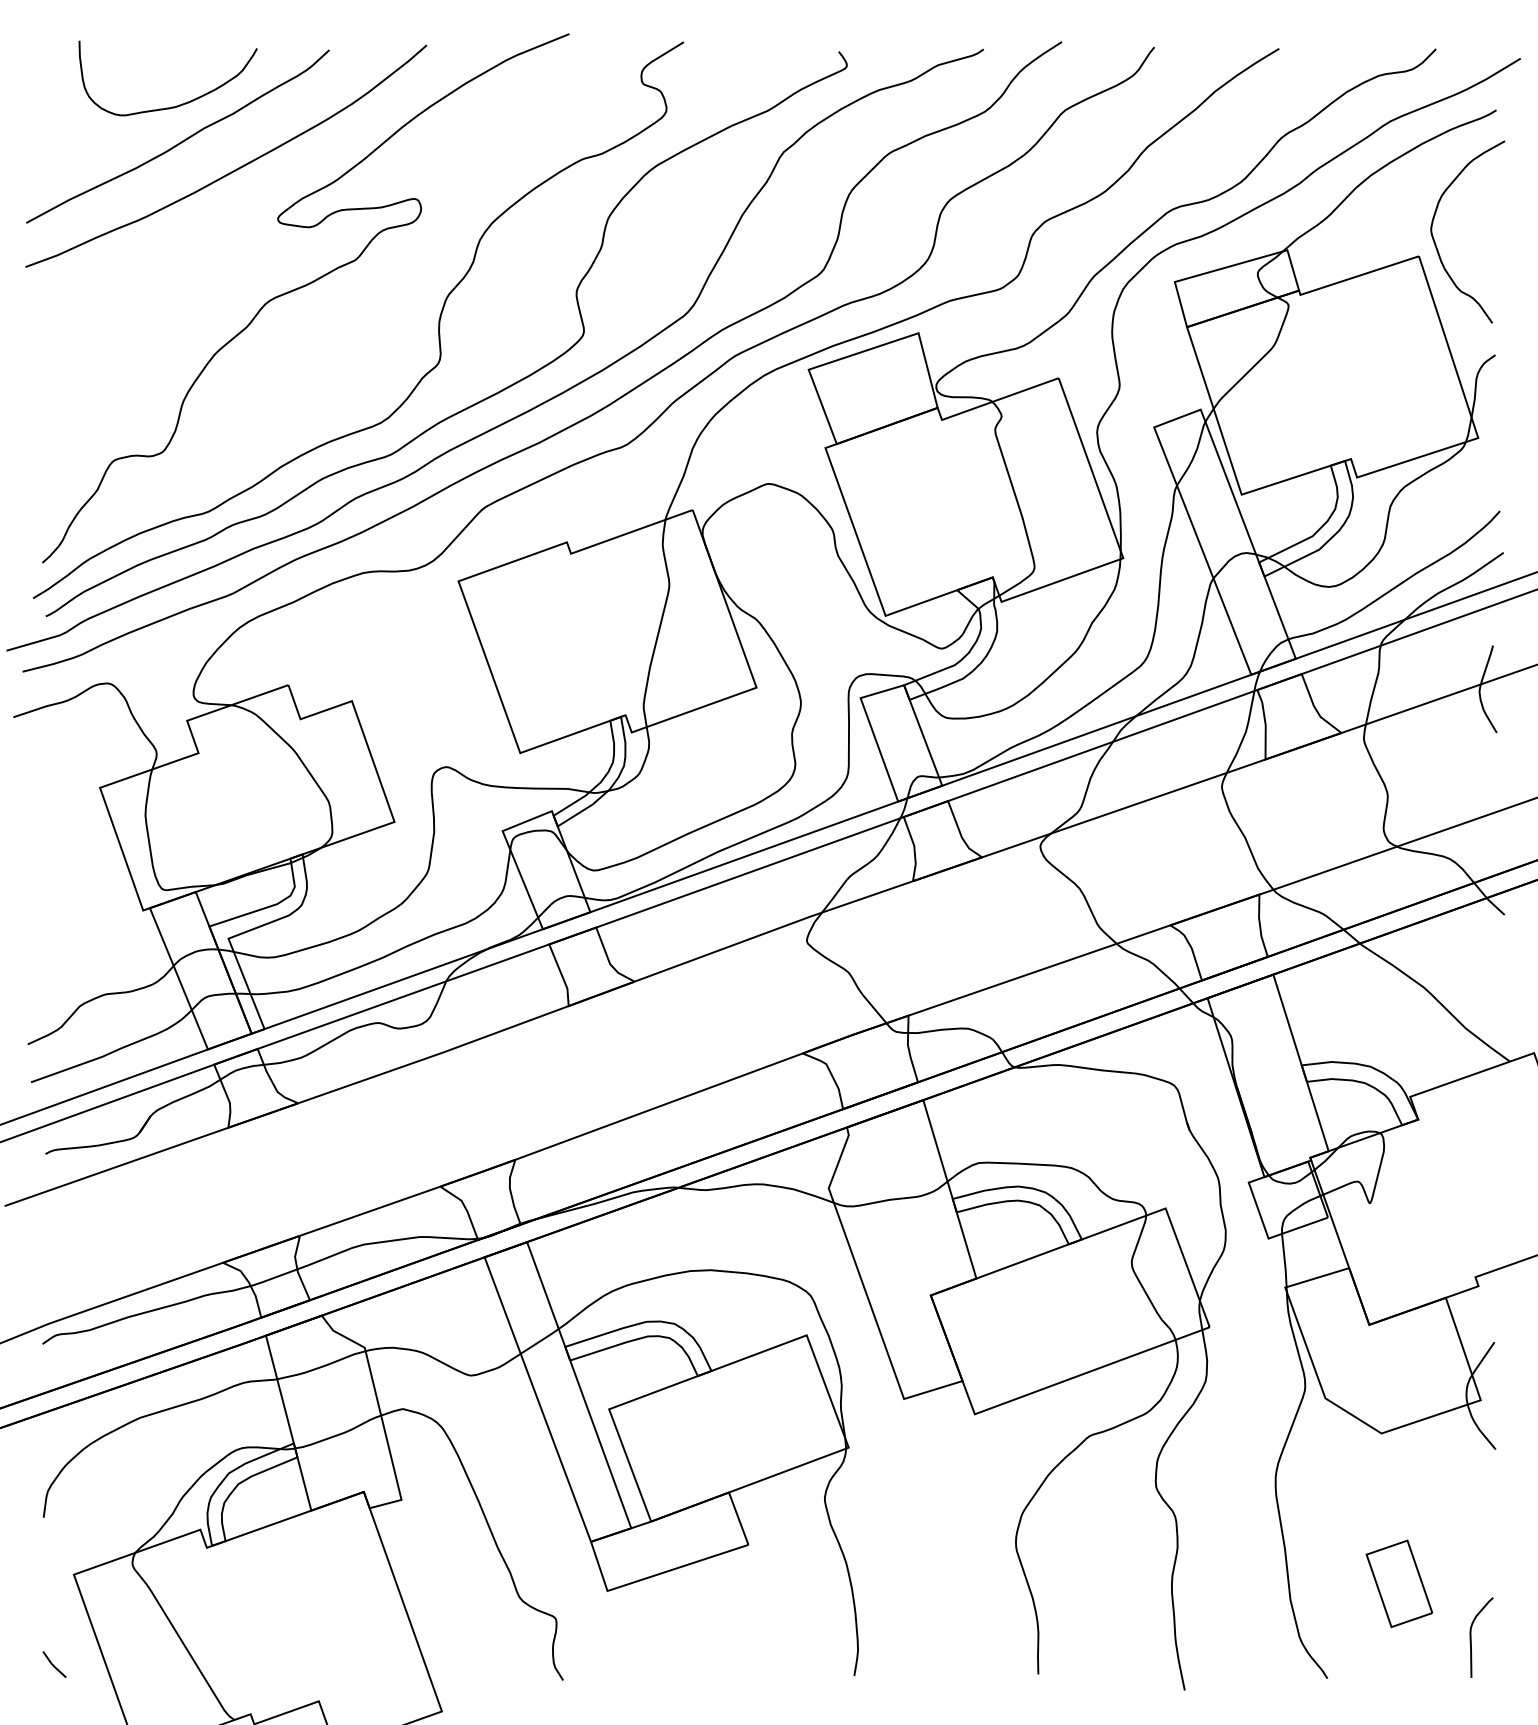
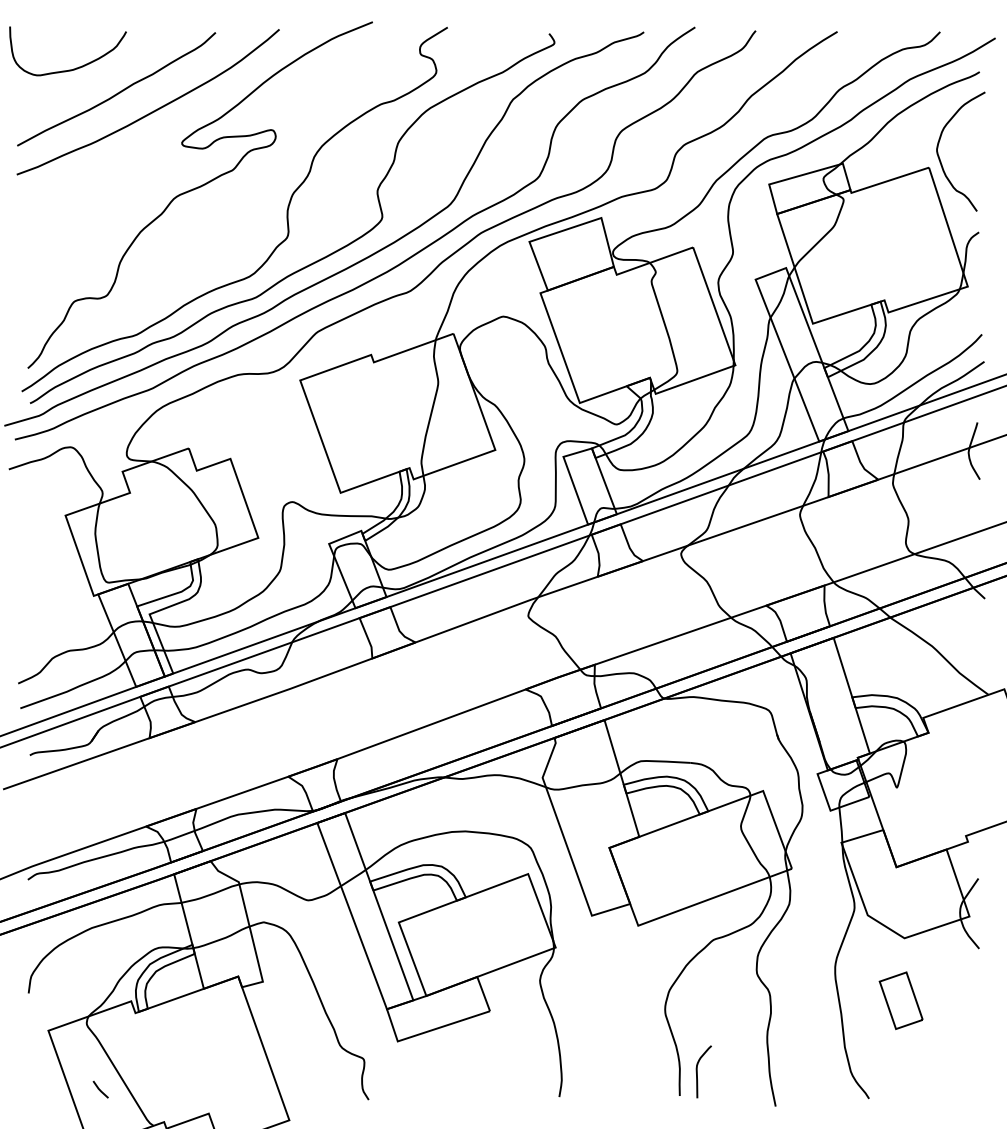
curve: (176, 104) -> (73, 68), moved
part: (1398, 1583) -> (900, 1000), moved
curve: (1471, 1636) -> (697, 1071), moved
line: (54, 1664) -> (100, 1089), moved

